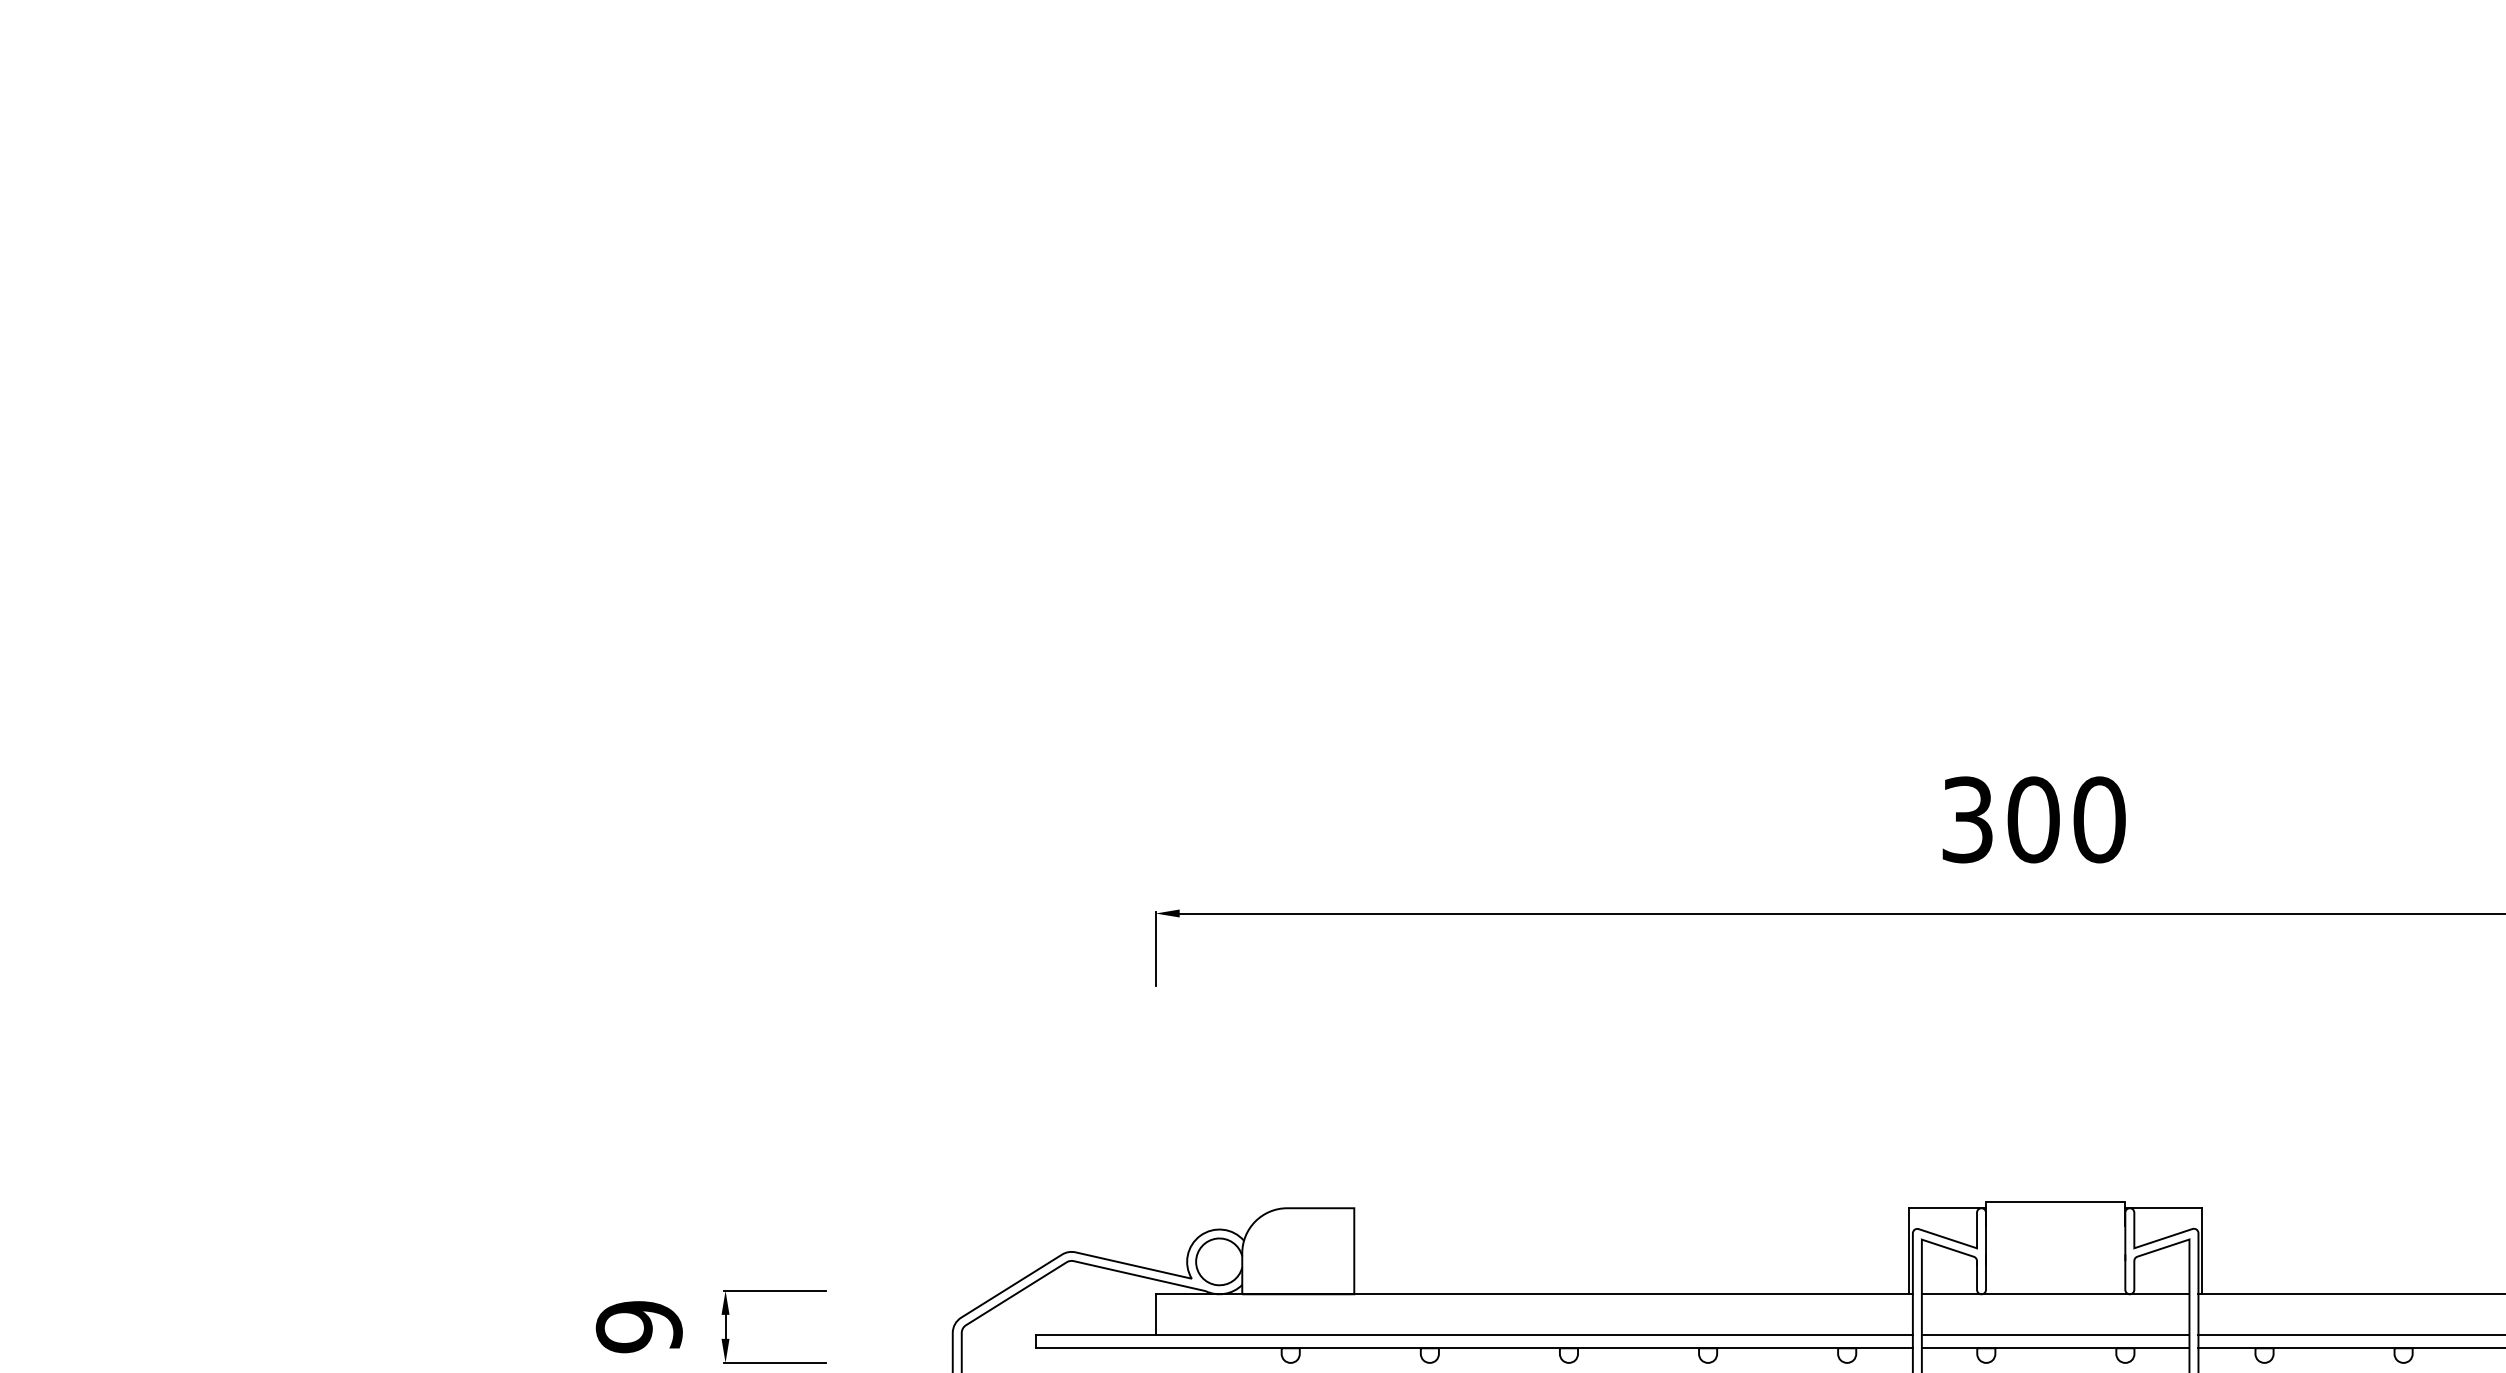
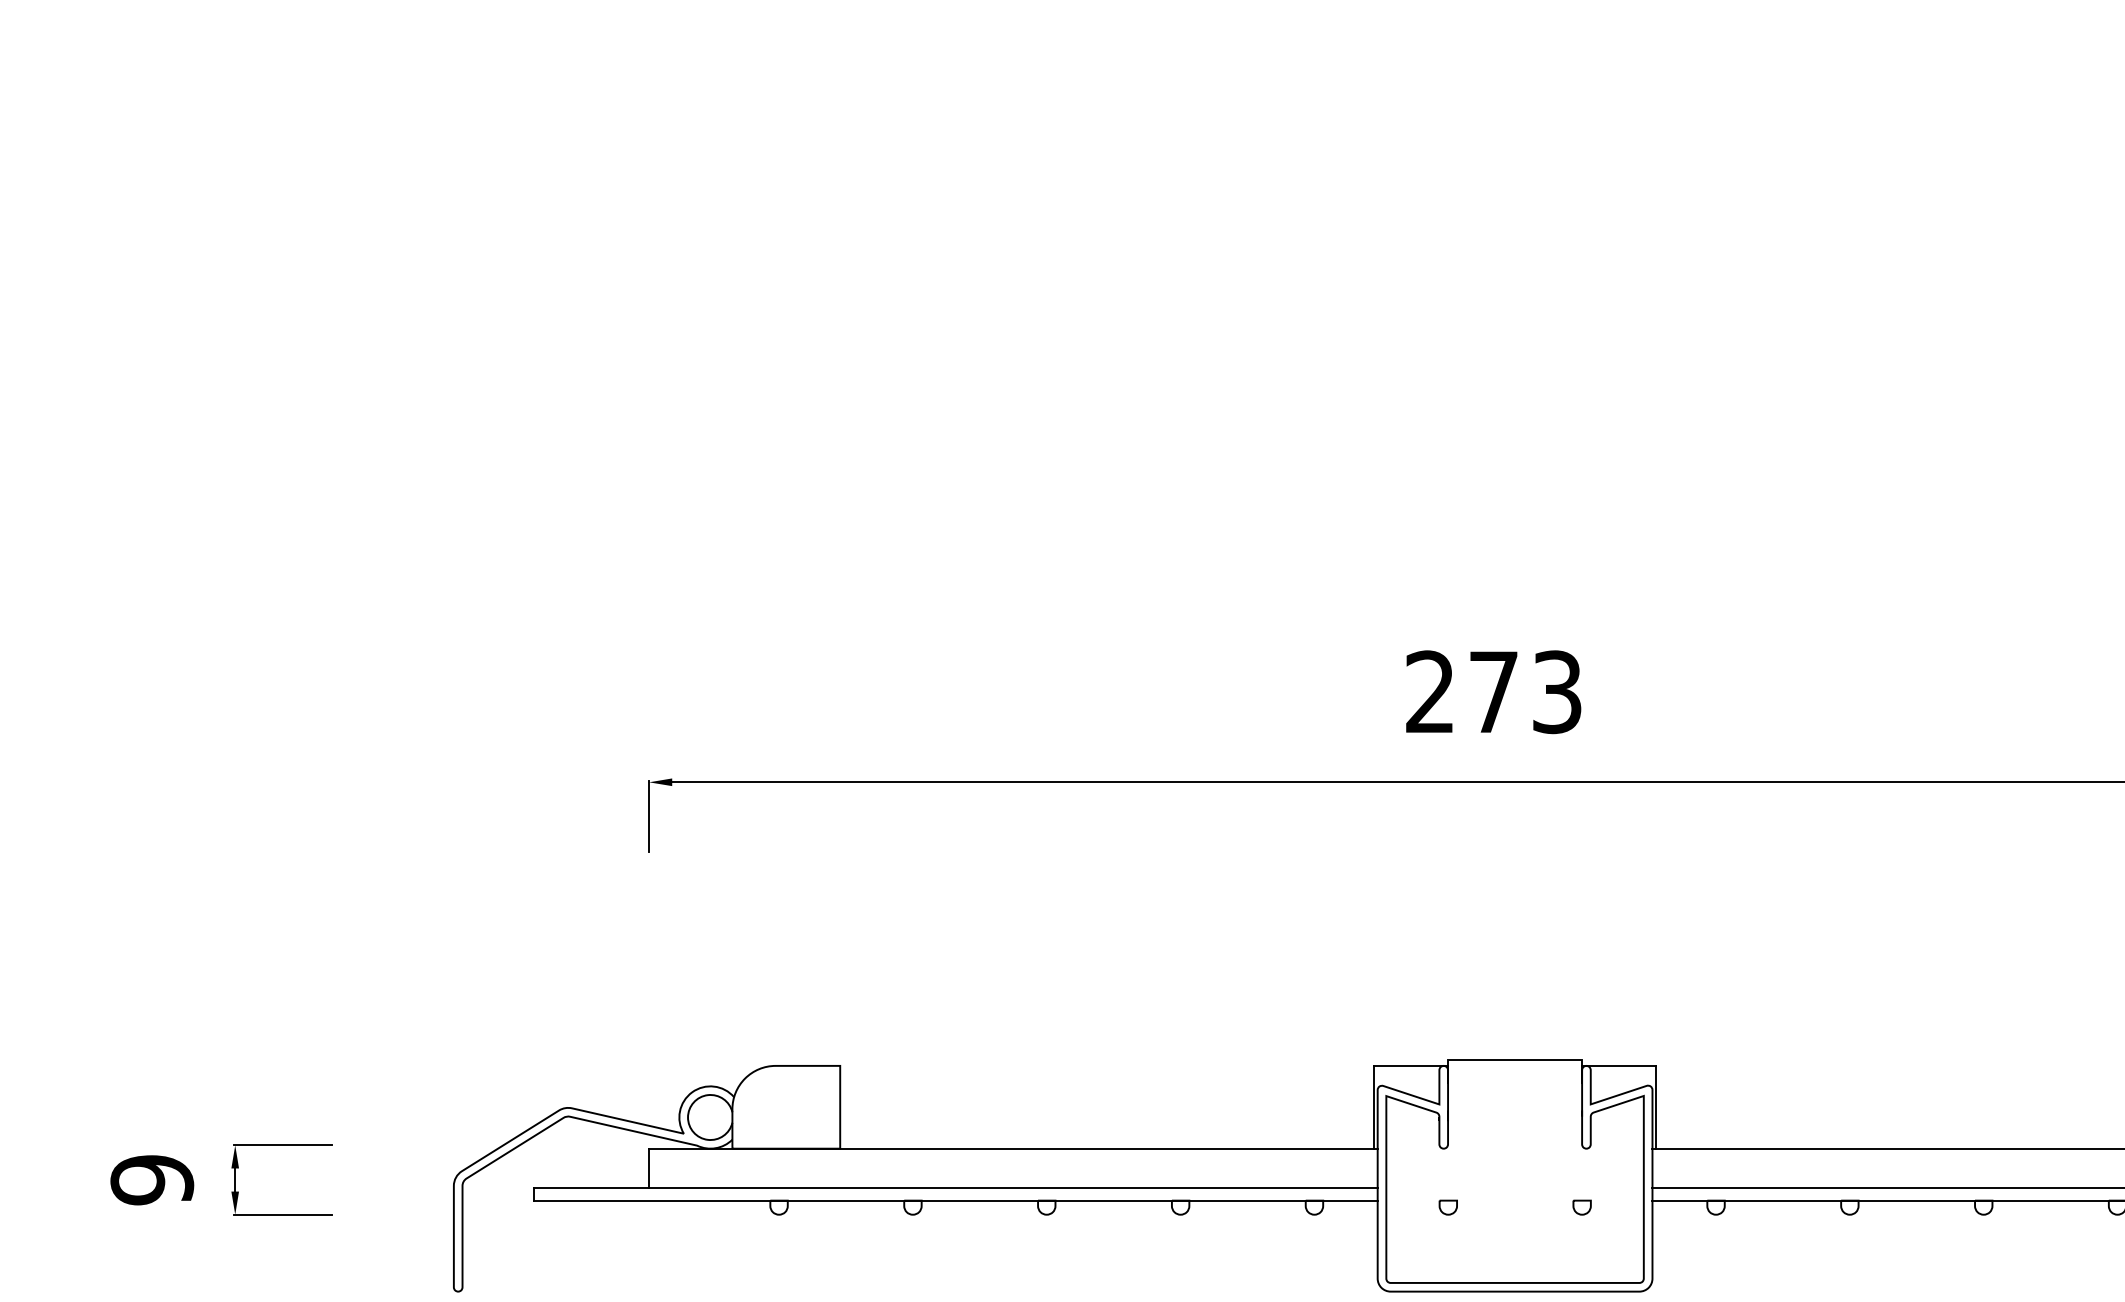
text: (2033, 819) -> (1493, 691), 300 -> 273
line: (2055, 1294) -> (1514, 1148), removed
line: (2055, 1334) -> (1514, 1187), removed
line: (2055, 1348) -> (1514, 1200), removed

